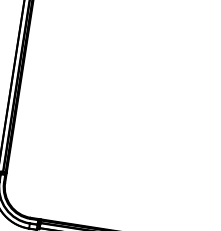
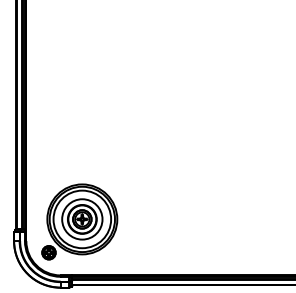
part: (54, 172) -> (79, 221), added

